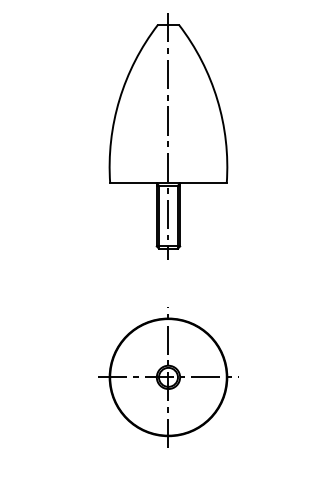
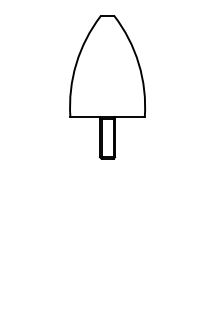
line: (168, 136) -> (107, 87), removed
part: (168, 376) -> (107, 240), removed

